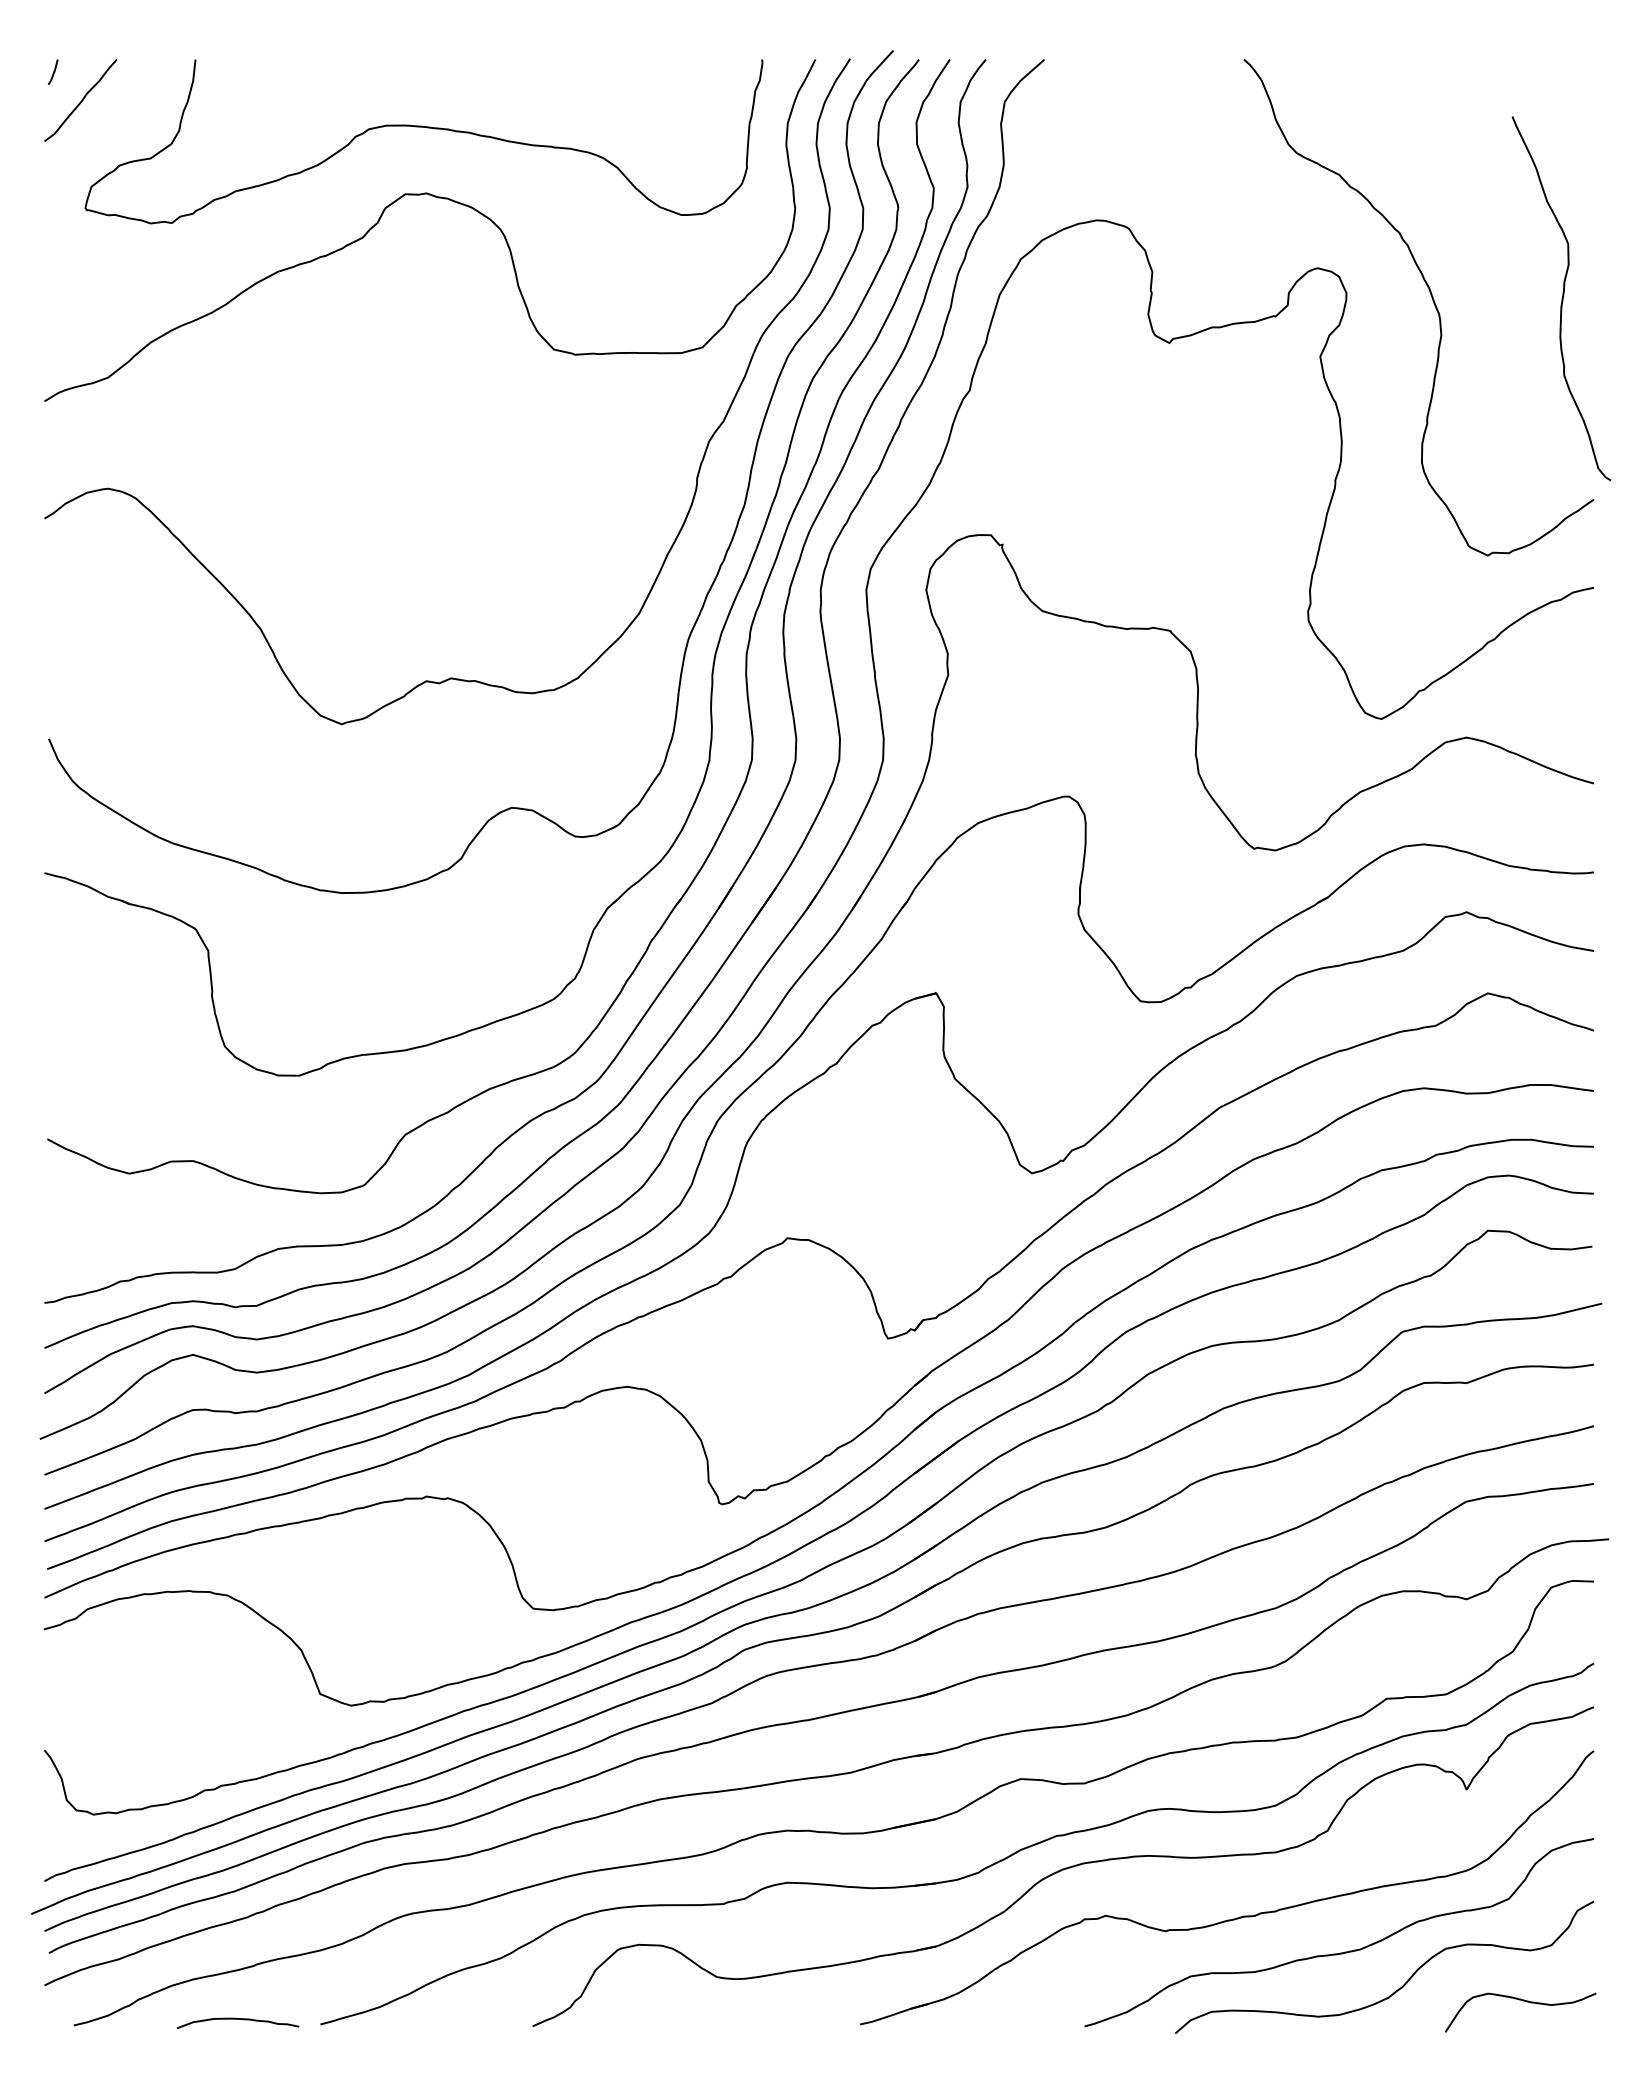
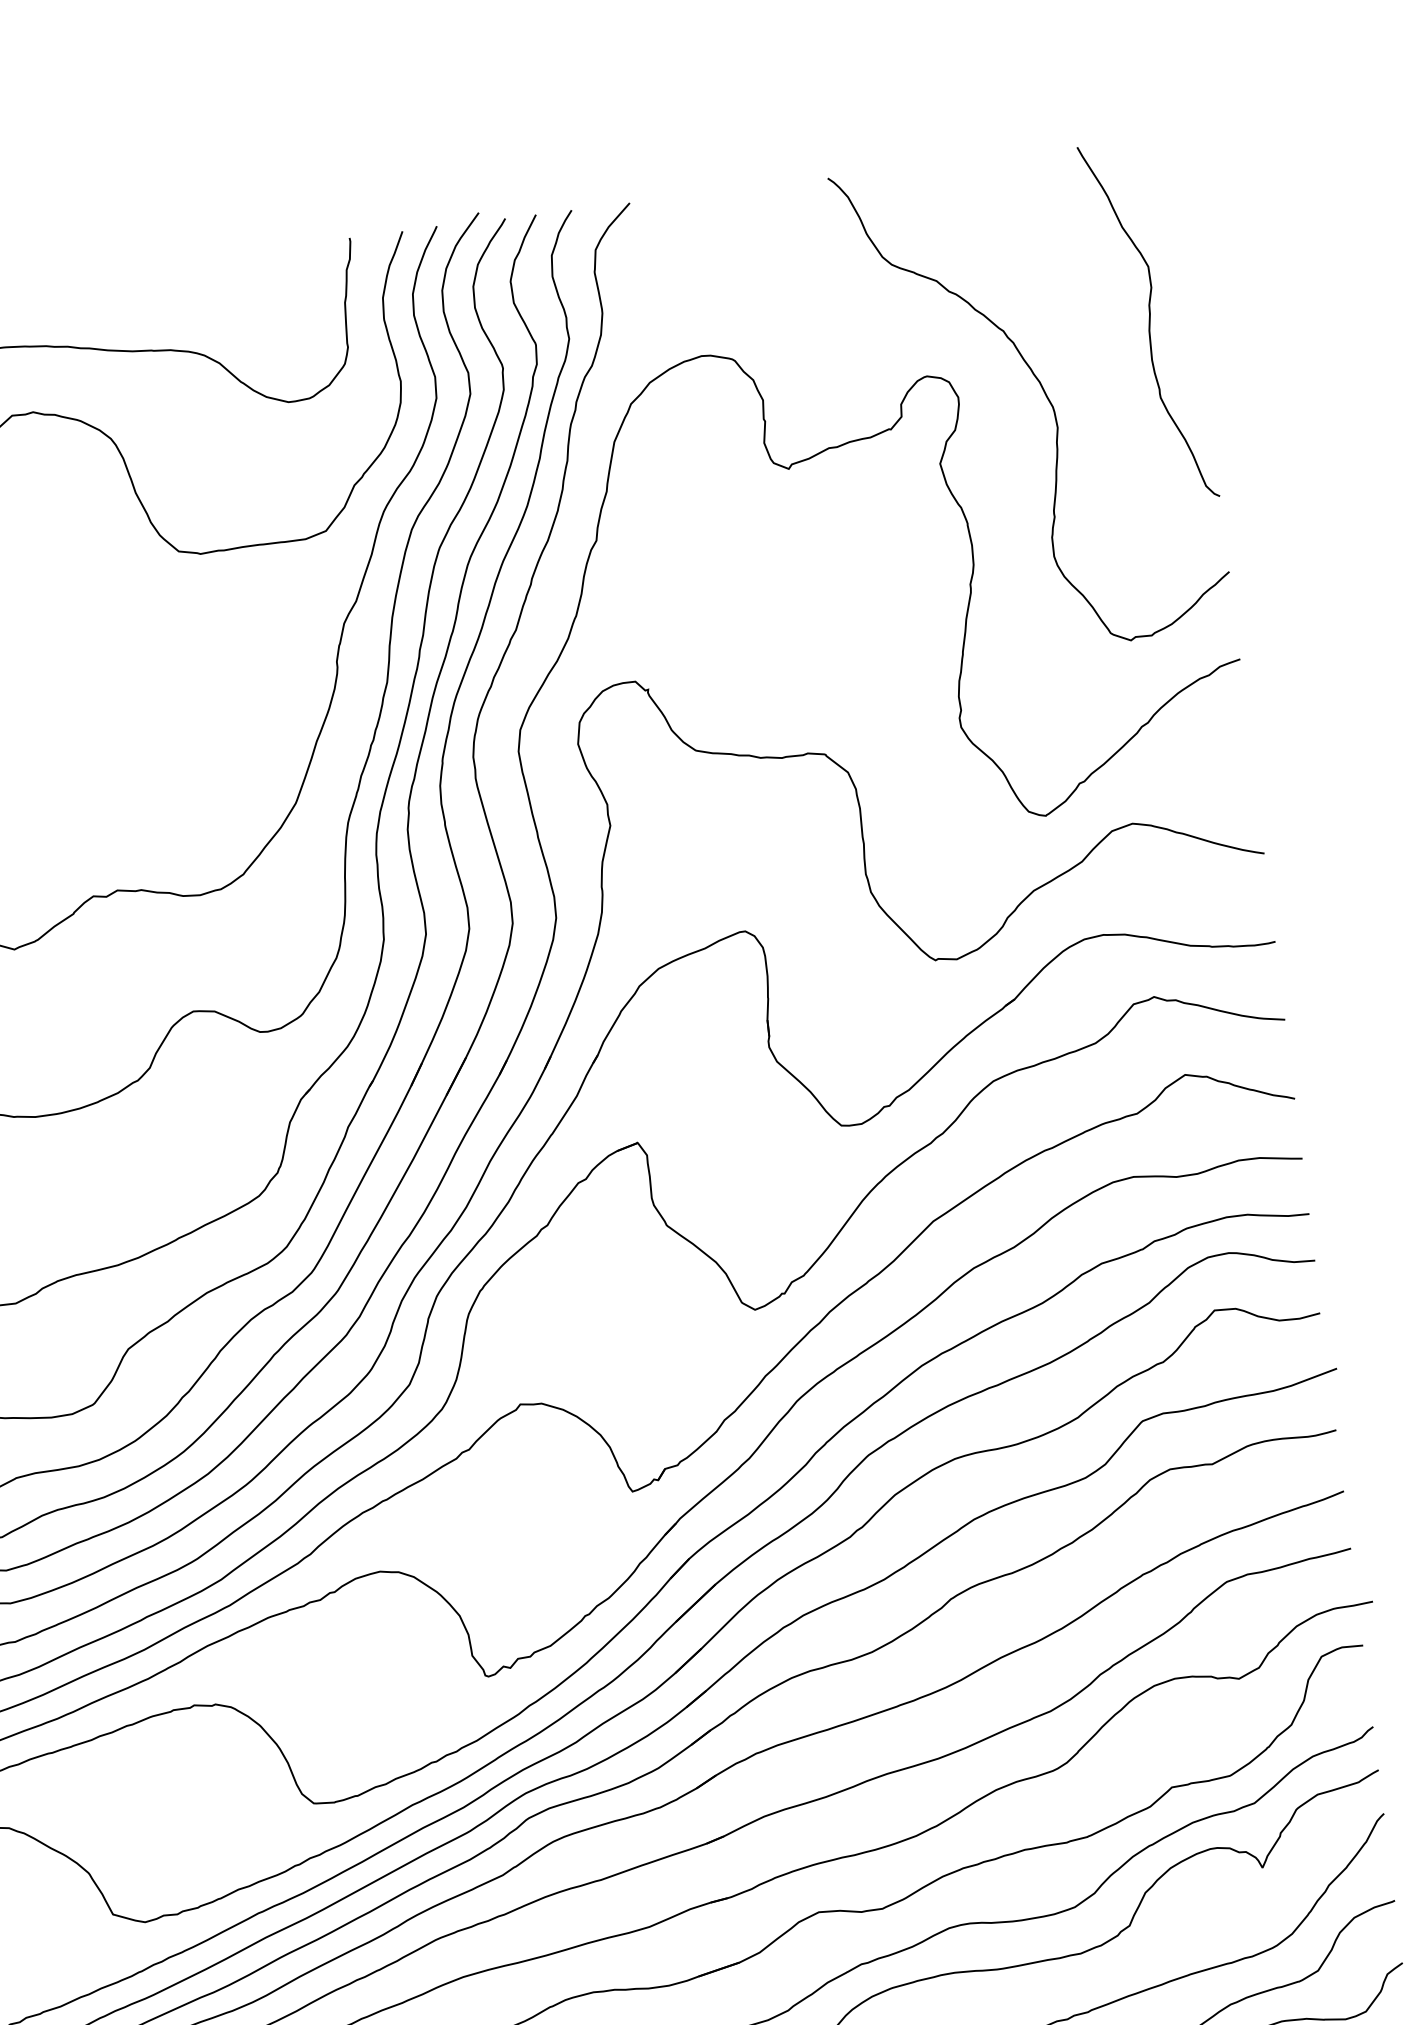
curve: (1561, 298) -> (1148, 321), moved

